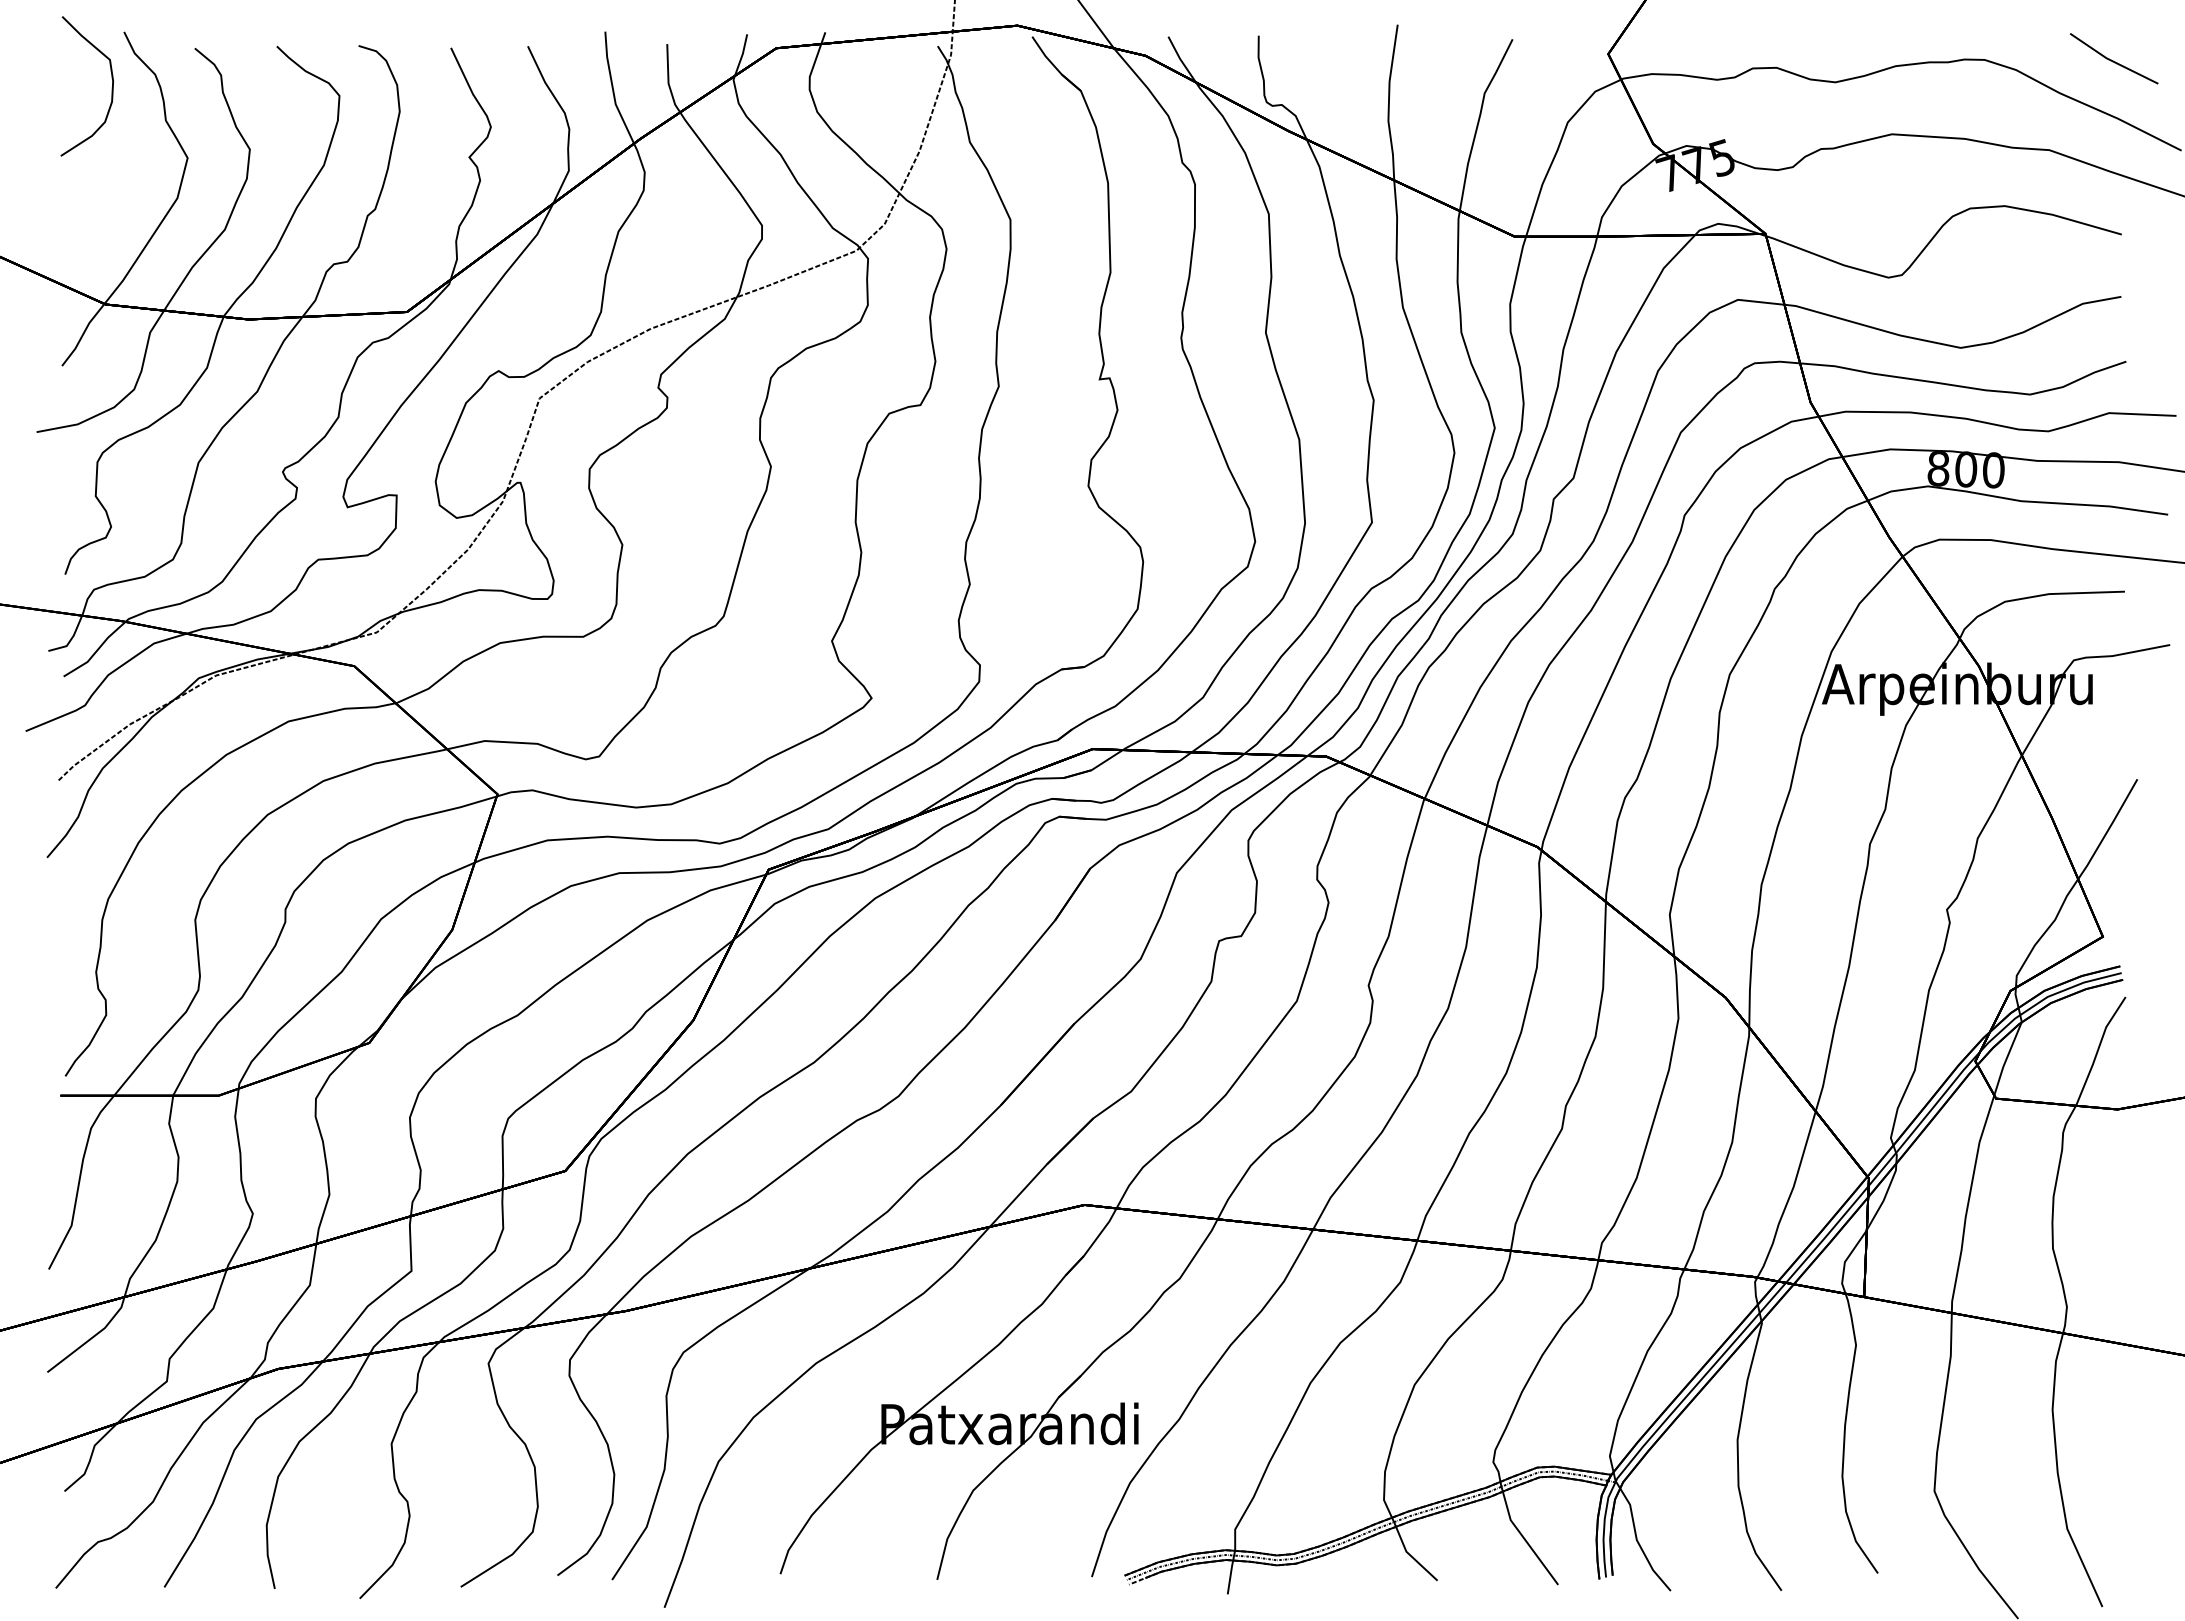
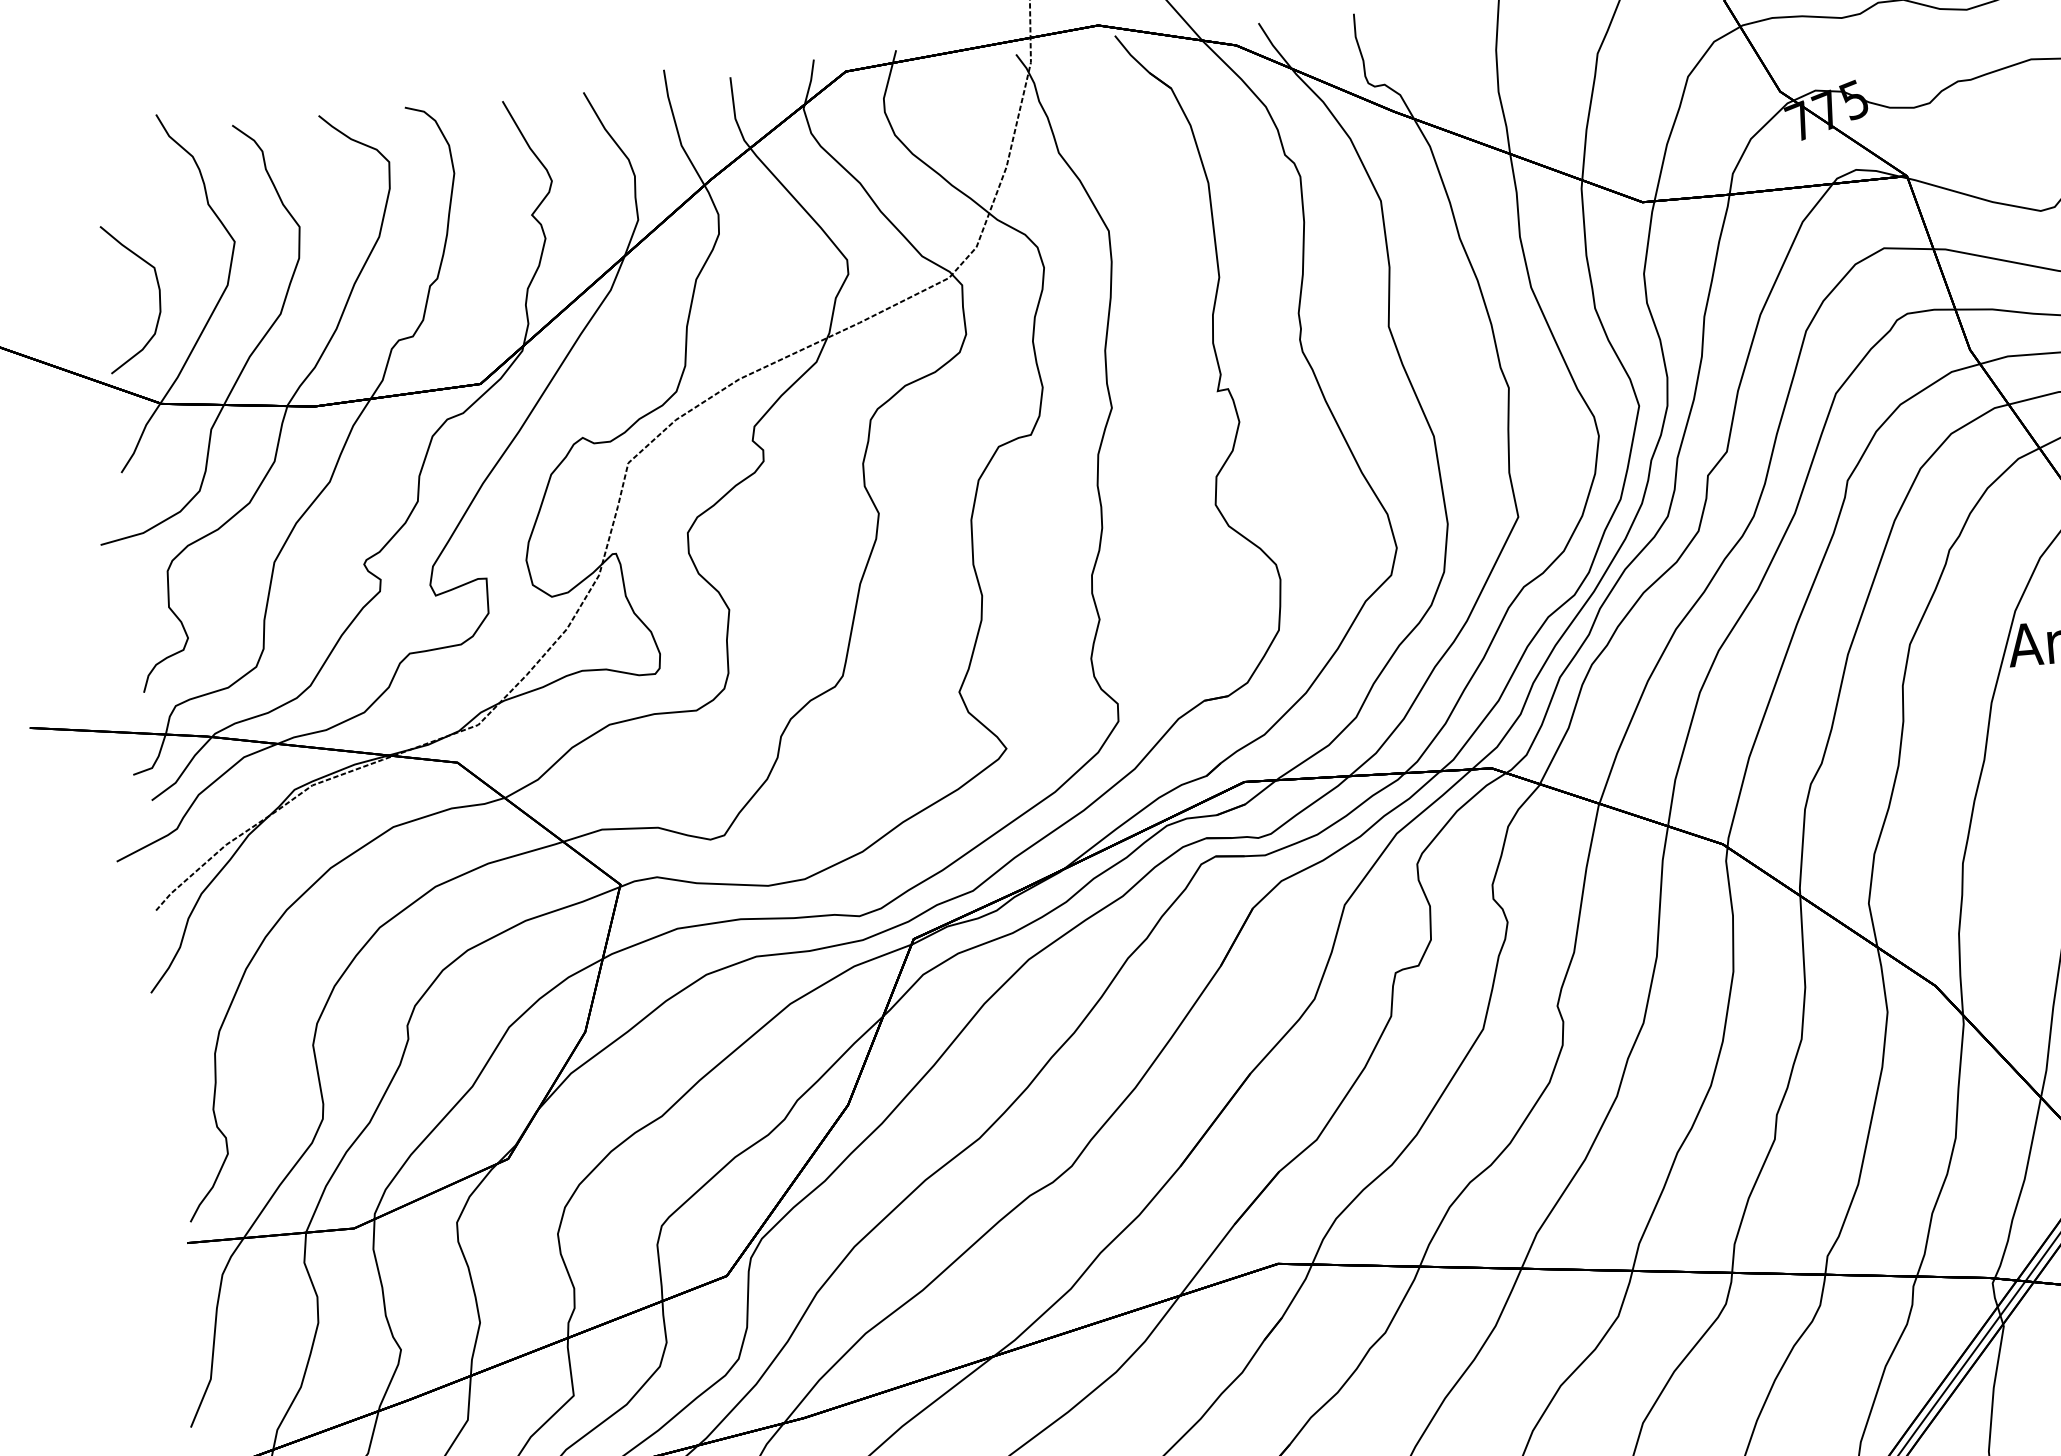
part: (111, 88) -> (158, 297), moved

